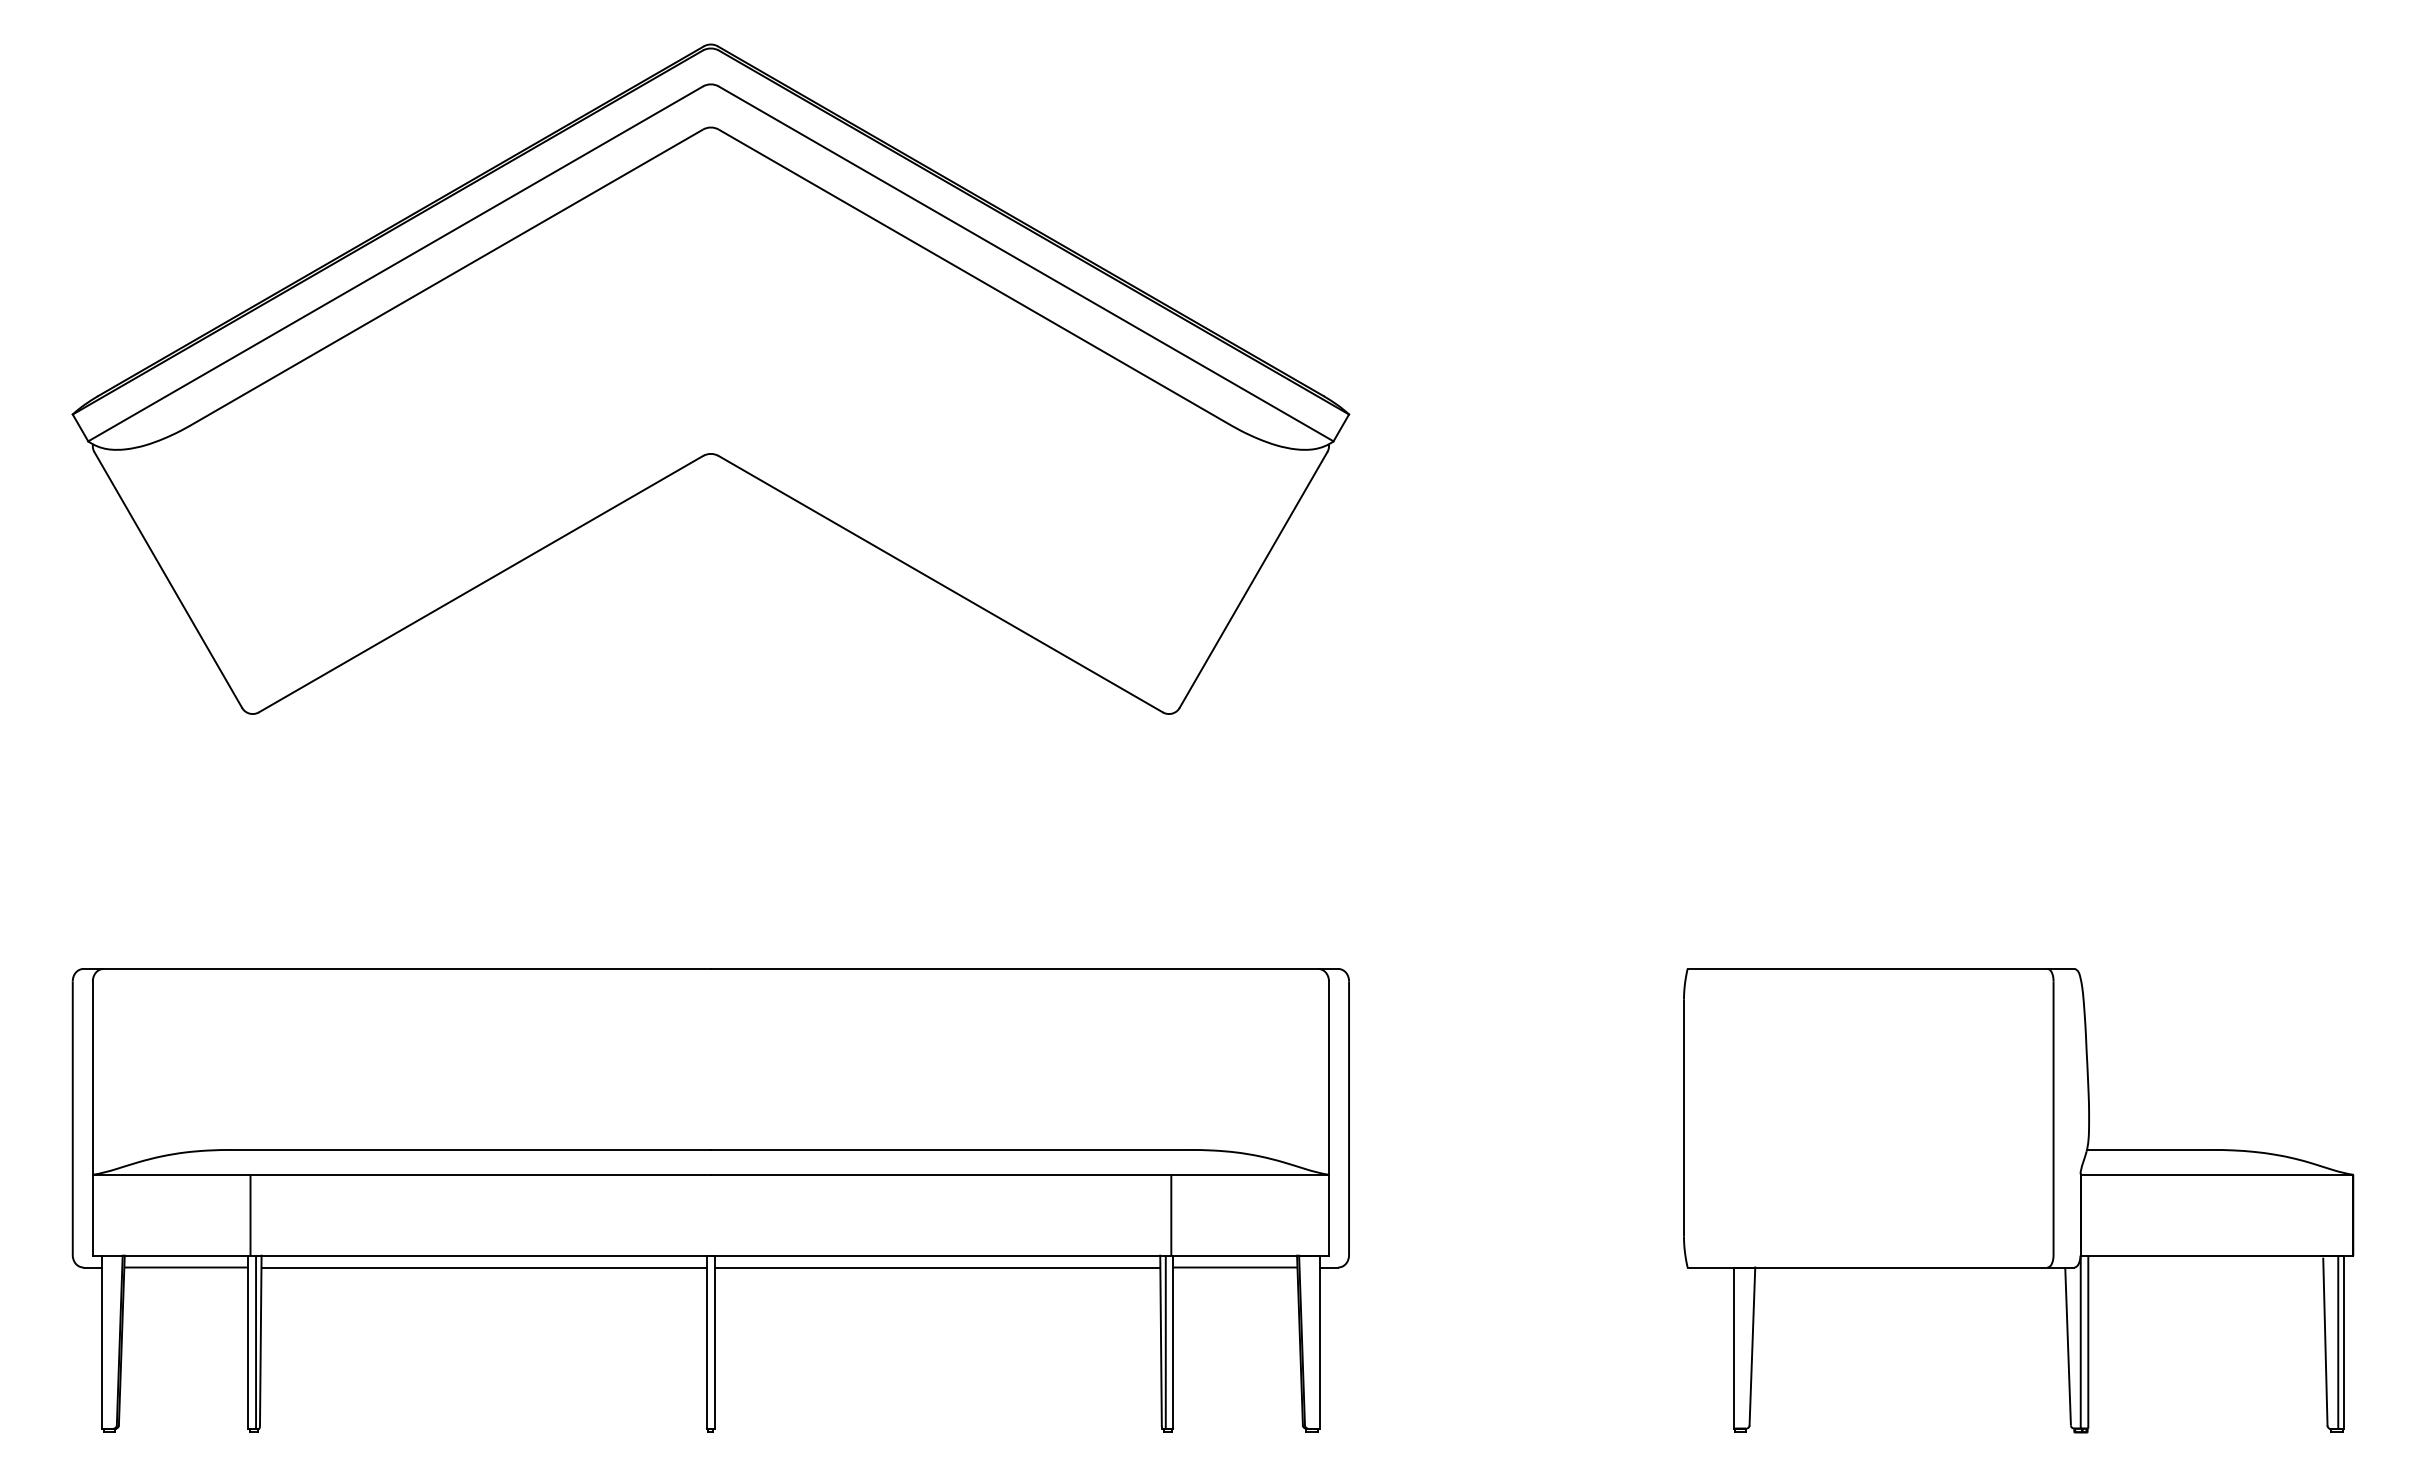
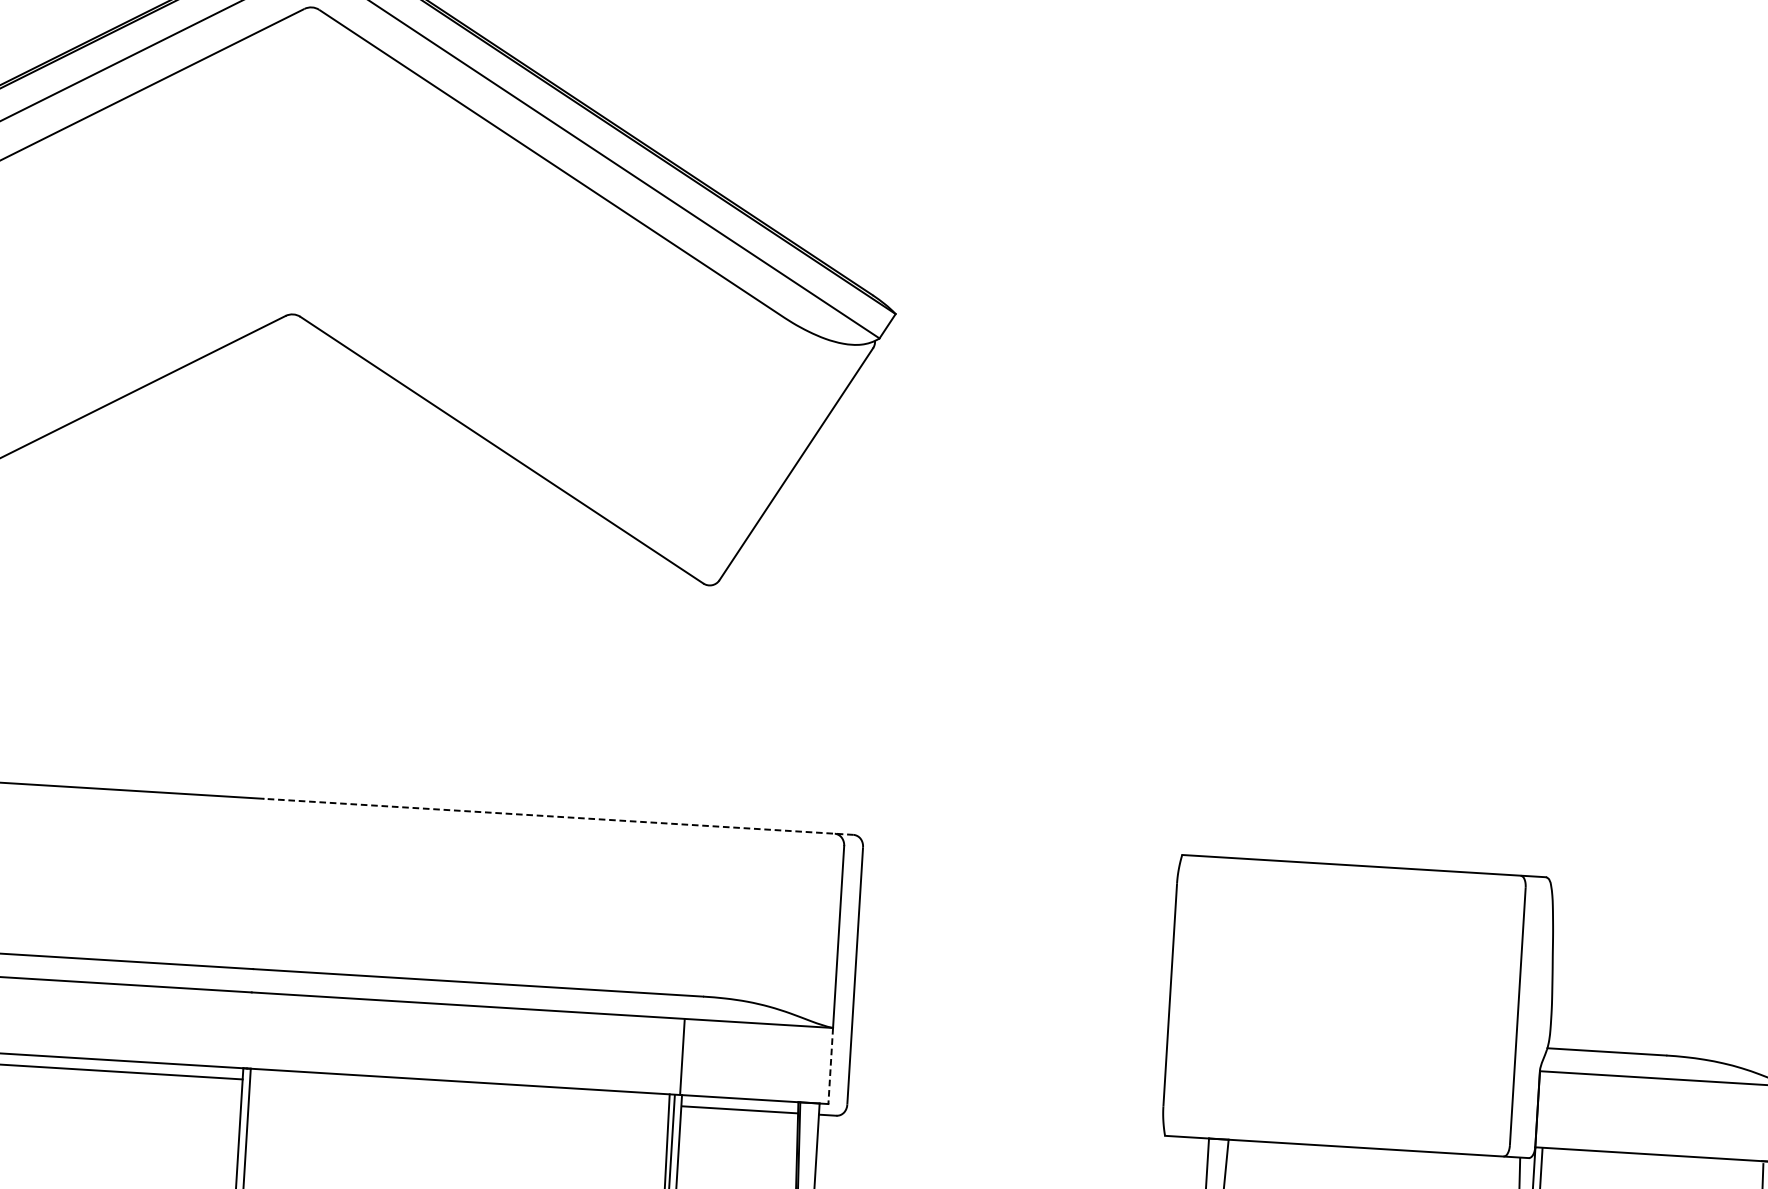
line: (1024, 968) -> (558, 816), solid -> dashed
line: (1328, 1215) -> (830, 1066), solid -> dashed
line: (937, 1267) -> (459, 1092), removed

